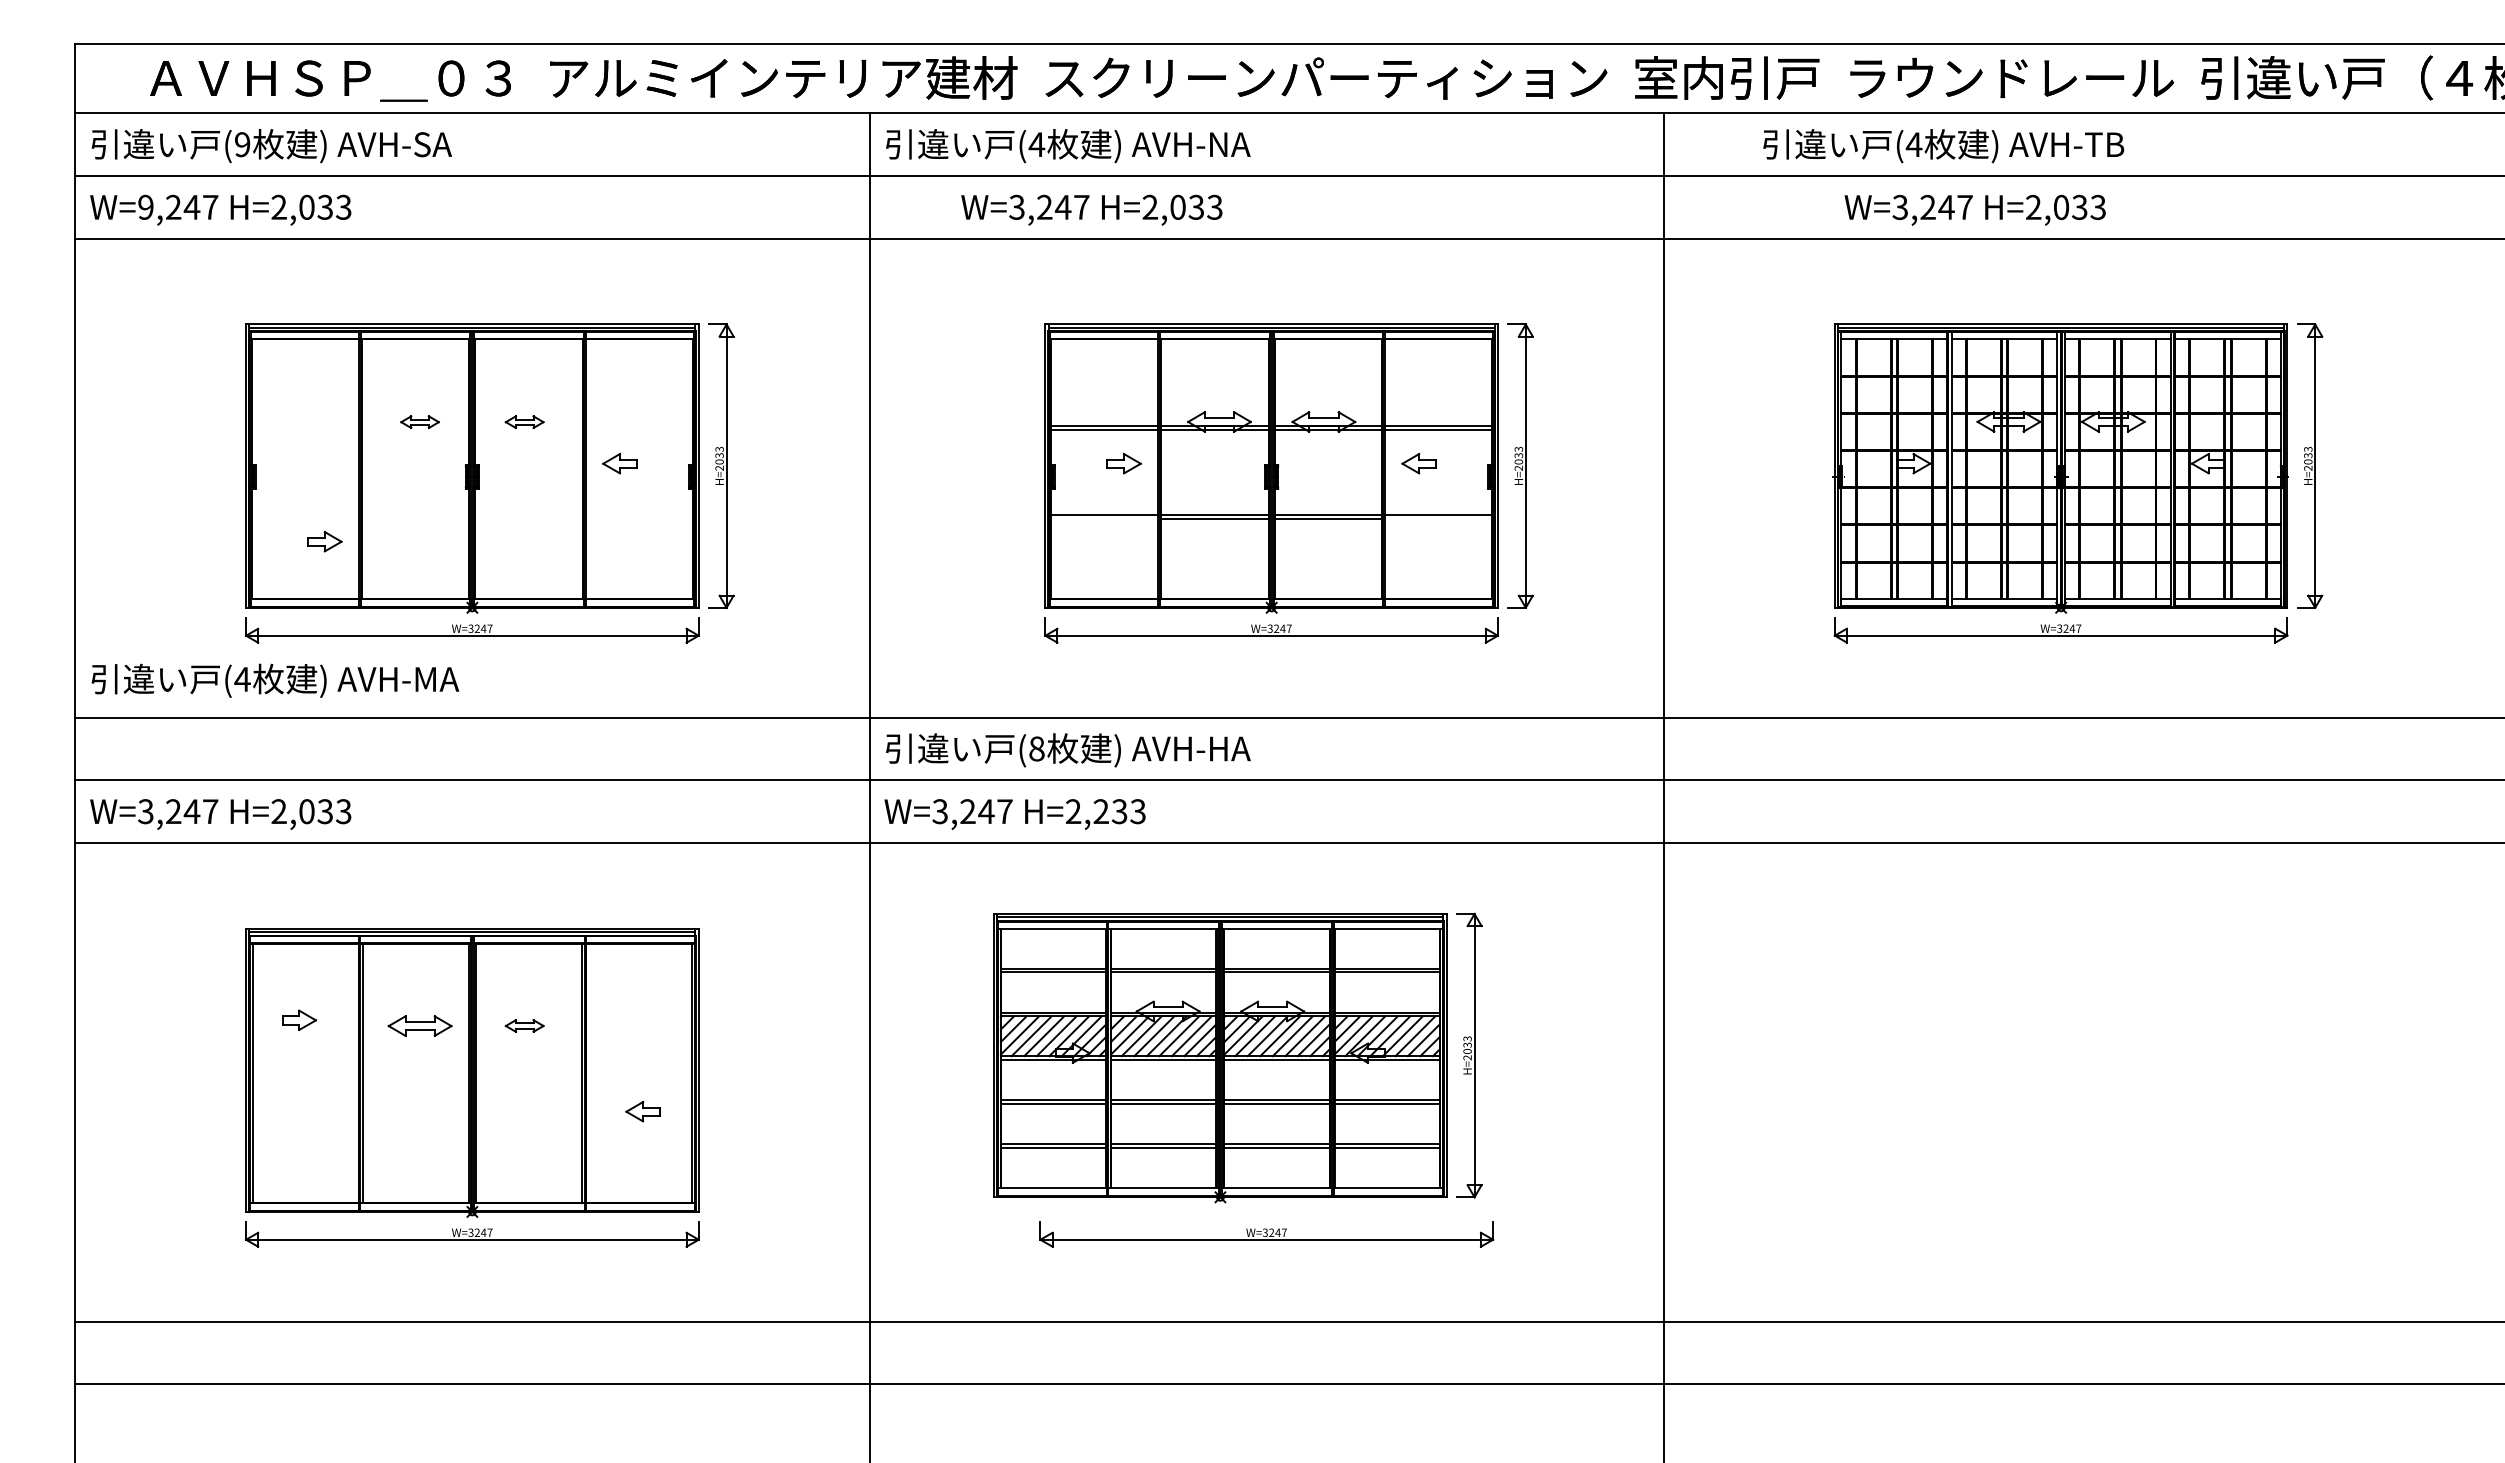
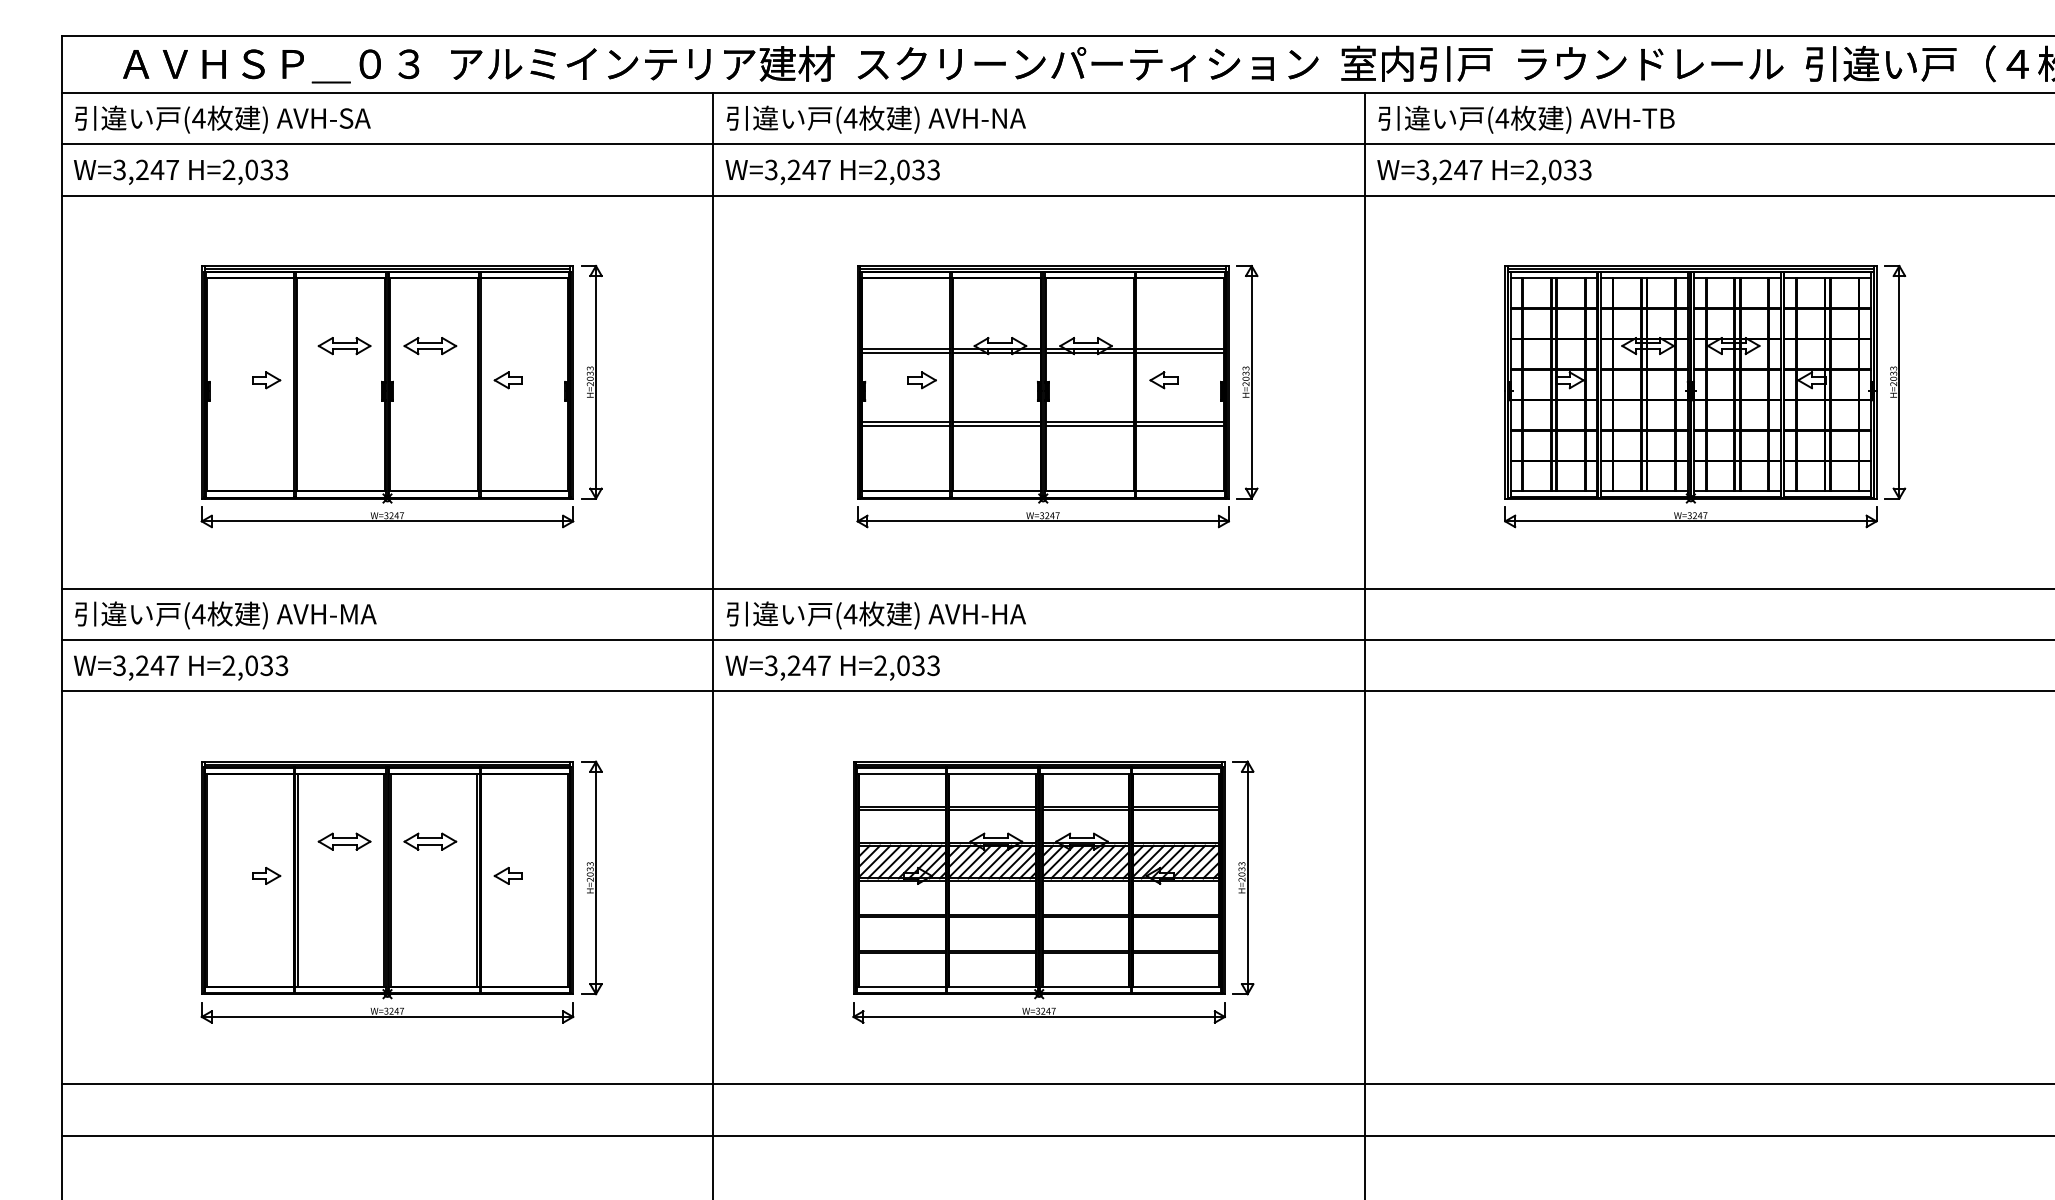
text: (242, 144) -> (198, 118), (9 -> (4
text: (1943, 145) -> (1526, 119), moved
text: (145, 207) -> (119, 170), W=9,247 -> W=3,247
text: (1091, 209) -> (832, 171), moved
text: (1975, 209) -> (1484, 171), moved
part: (419, 422) -> (344, 346), size x1.67
part: (524, 422) -> (430, 346), size x1.67
line: (1105, 518) -> (906, 425), added
line: (1438, 518) -> (1180, 425), added
part: (324, 541) -> (266, 380), moved
text: (274, 680) -> (225, 615), moved
text: (1036, 749) -> (850, 614), (8 -> (4
text: (1101, 811) -> (903, 665), H=2,233 -> H=2,033
part: (299, 1019) -> (266, 875), moved
part: (524, 1025) -> (430, 841), size x1.67
part: (1237, 1057) -> (1053, 879), moved
part: (721, 1069) -> (591, 877), added
part: (641, 1111) -> (507, 875), moved

